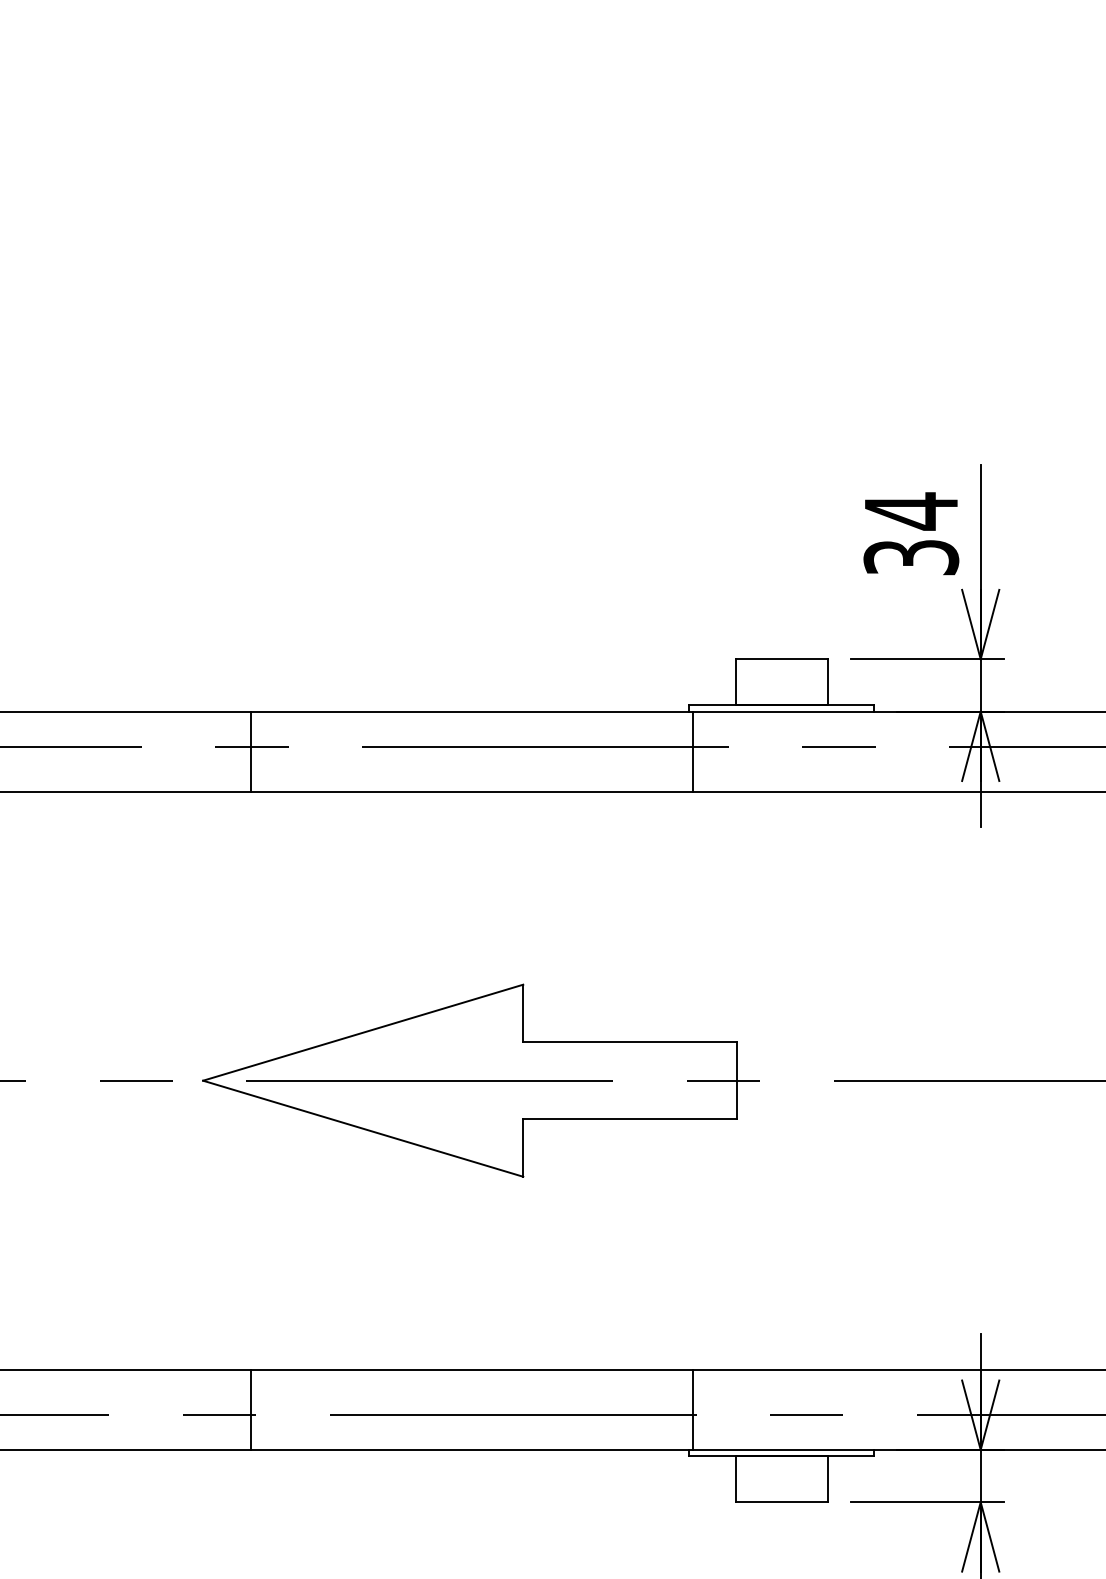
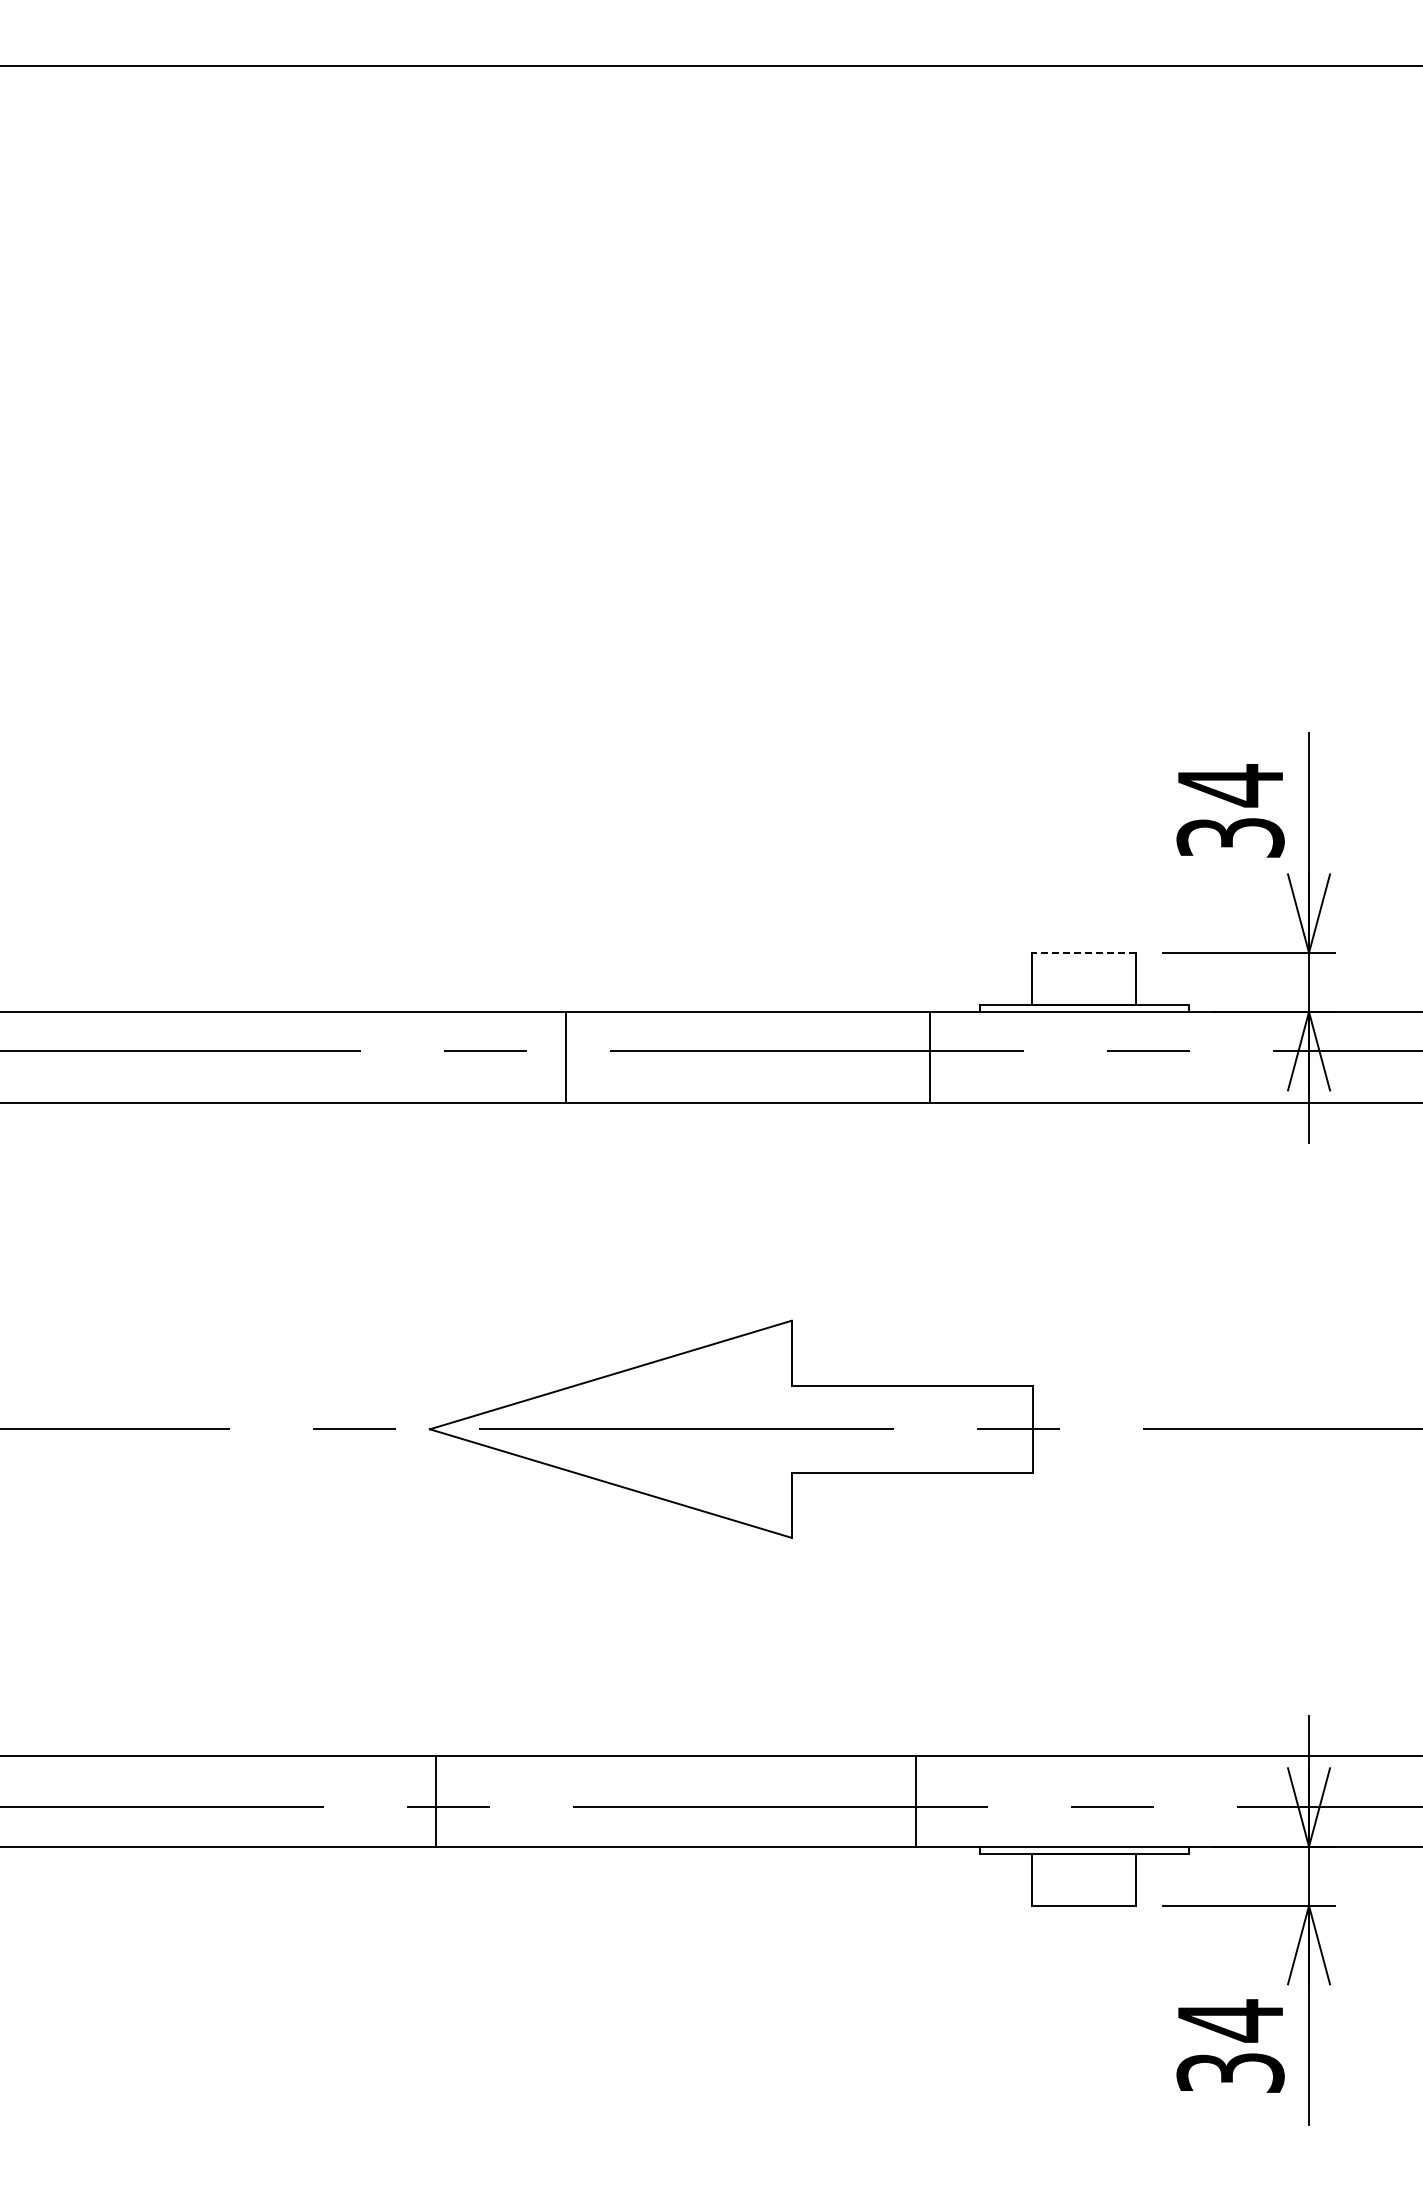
line: (781, 659) -> (1083, 952), solid -> dashed
line: (250, 750) -> (565, 1056), moved
line: (692, 750) -> (930, 1056), moved
line: (250, 1409) -> (435, 1800), moved
line: (692, 1409) -> (916, 1800), moved

